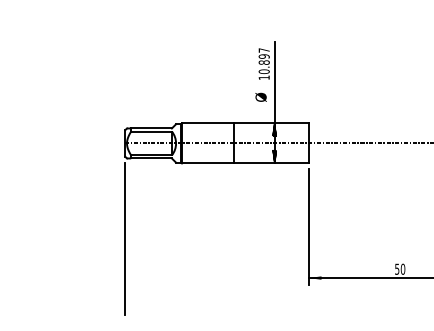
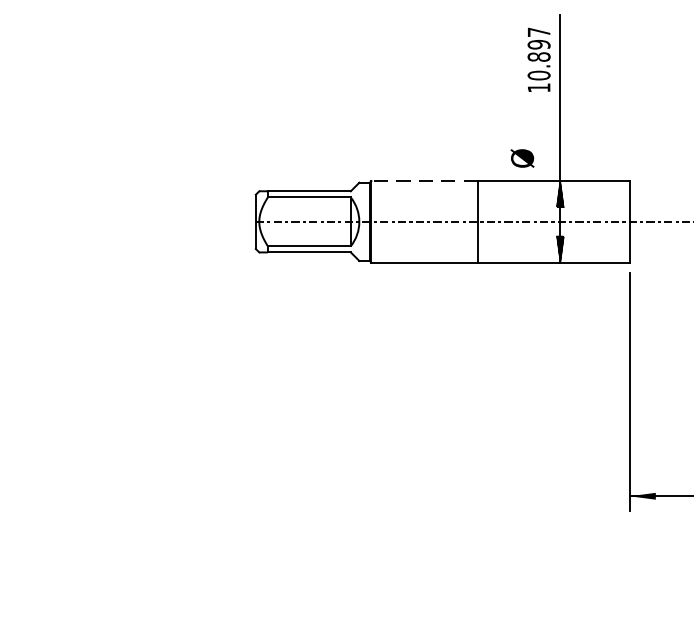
text: (260, 96) -> (521, 156), moved
line: (207, 123) -> (423, 181), solid -> dashed
line: (125, 238) -> (256, 415), removed

